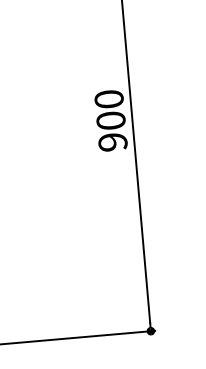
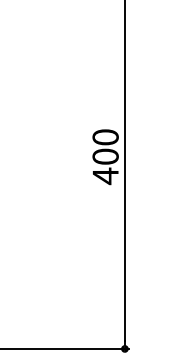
text: (112, 142) -> (105, 176), 900 -> 400

